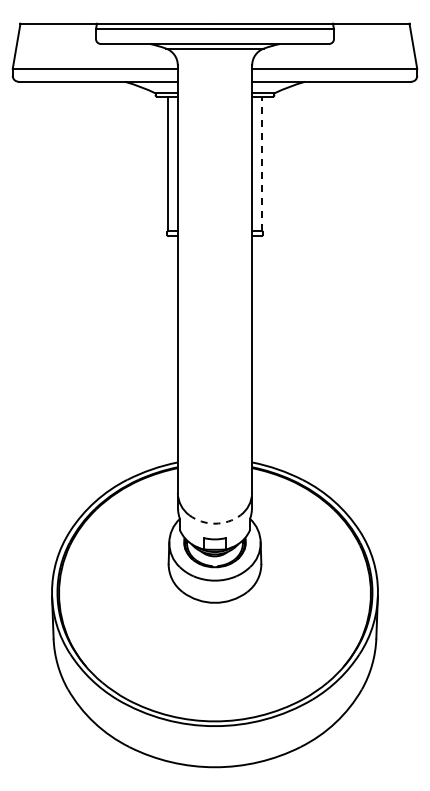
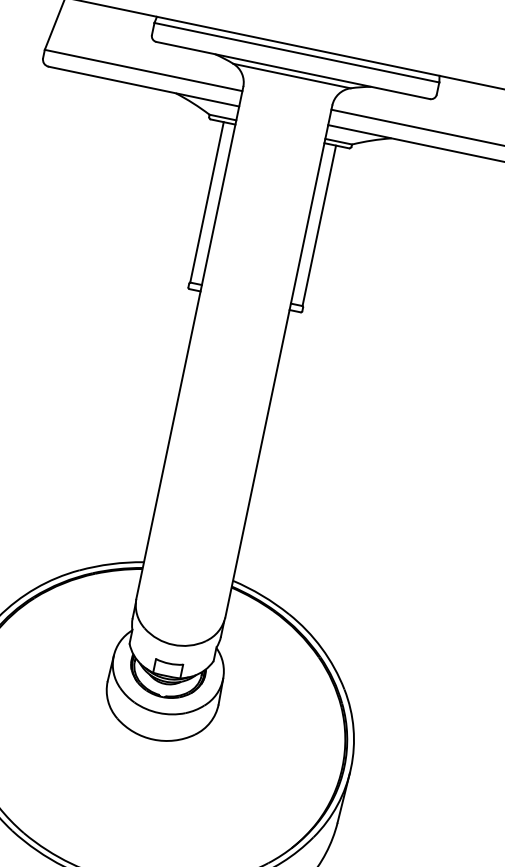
line: (261, 163) -> (318, 225), dashed -> solid
arc: (215, 523) -> (173, 644), dashed -> solid

